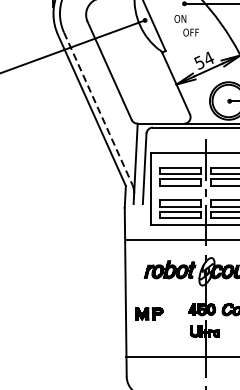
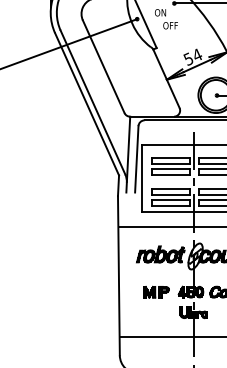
text: (186, 26) -> (166, 19), moved
line: (97, 108) -> (92, 102), dashed -> solid
part: (149, 313) -> (156, 291), moved

